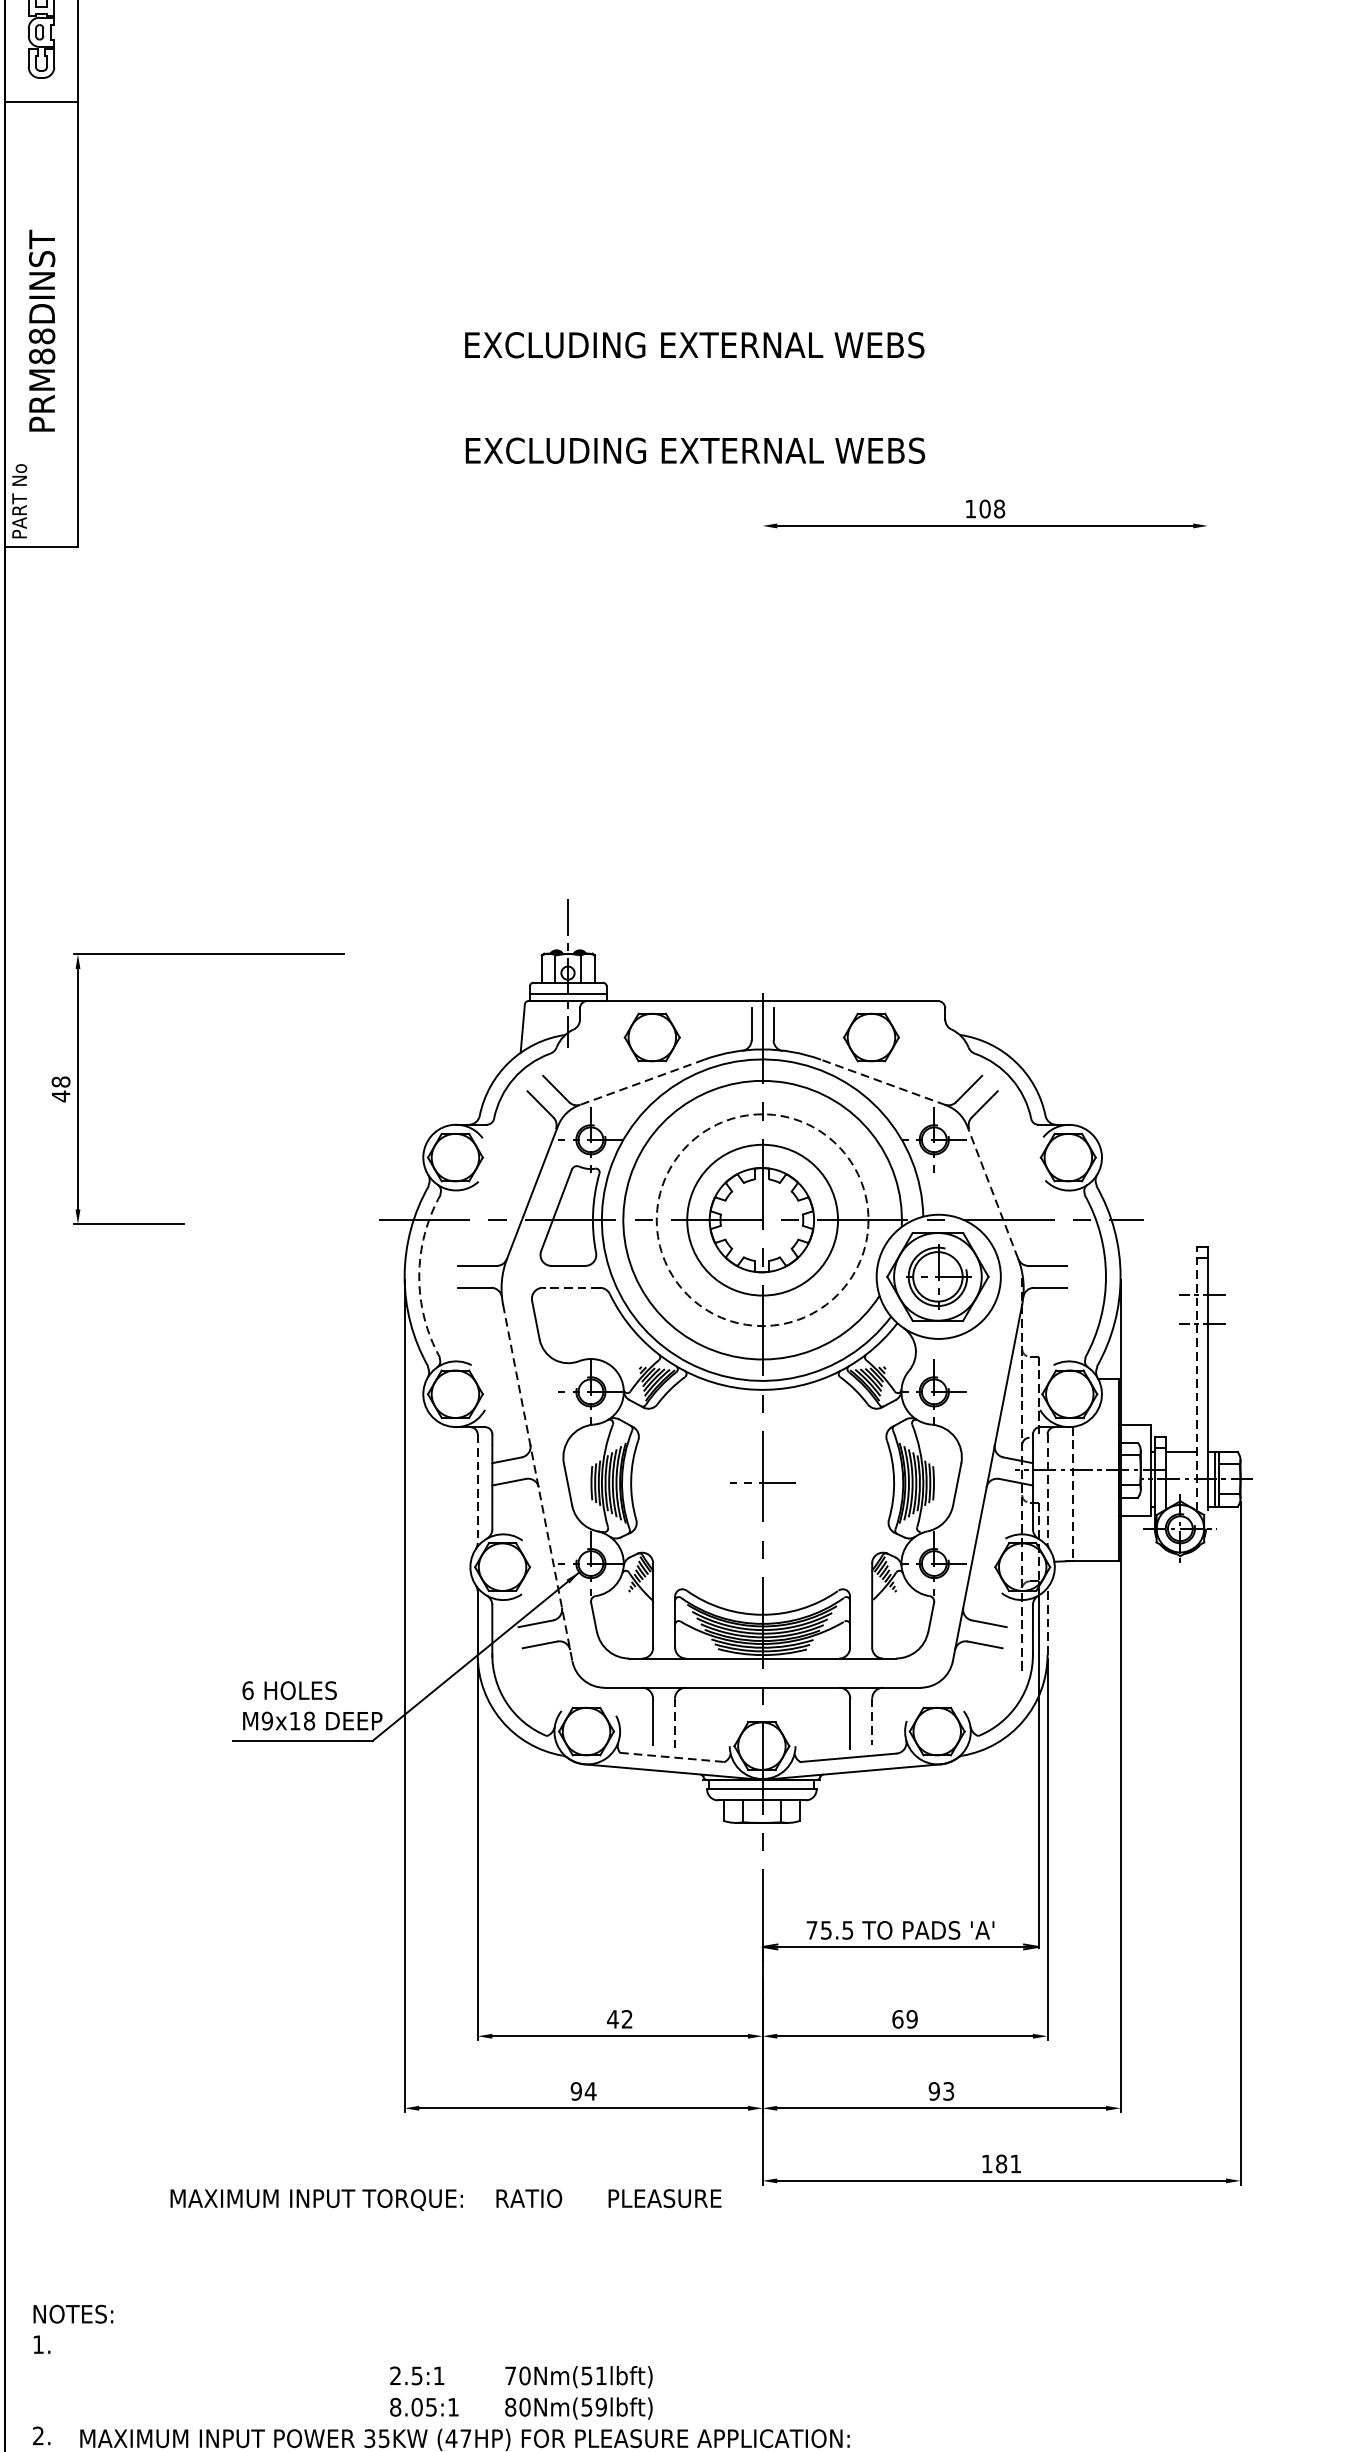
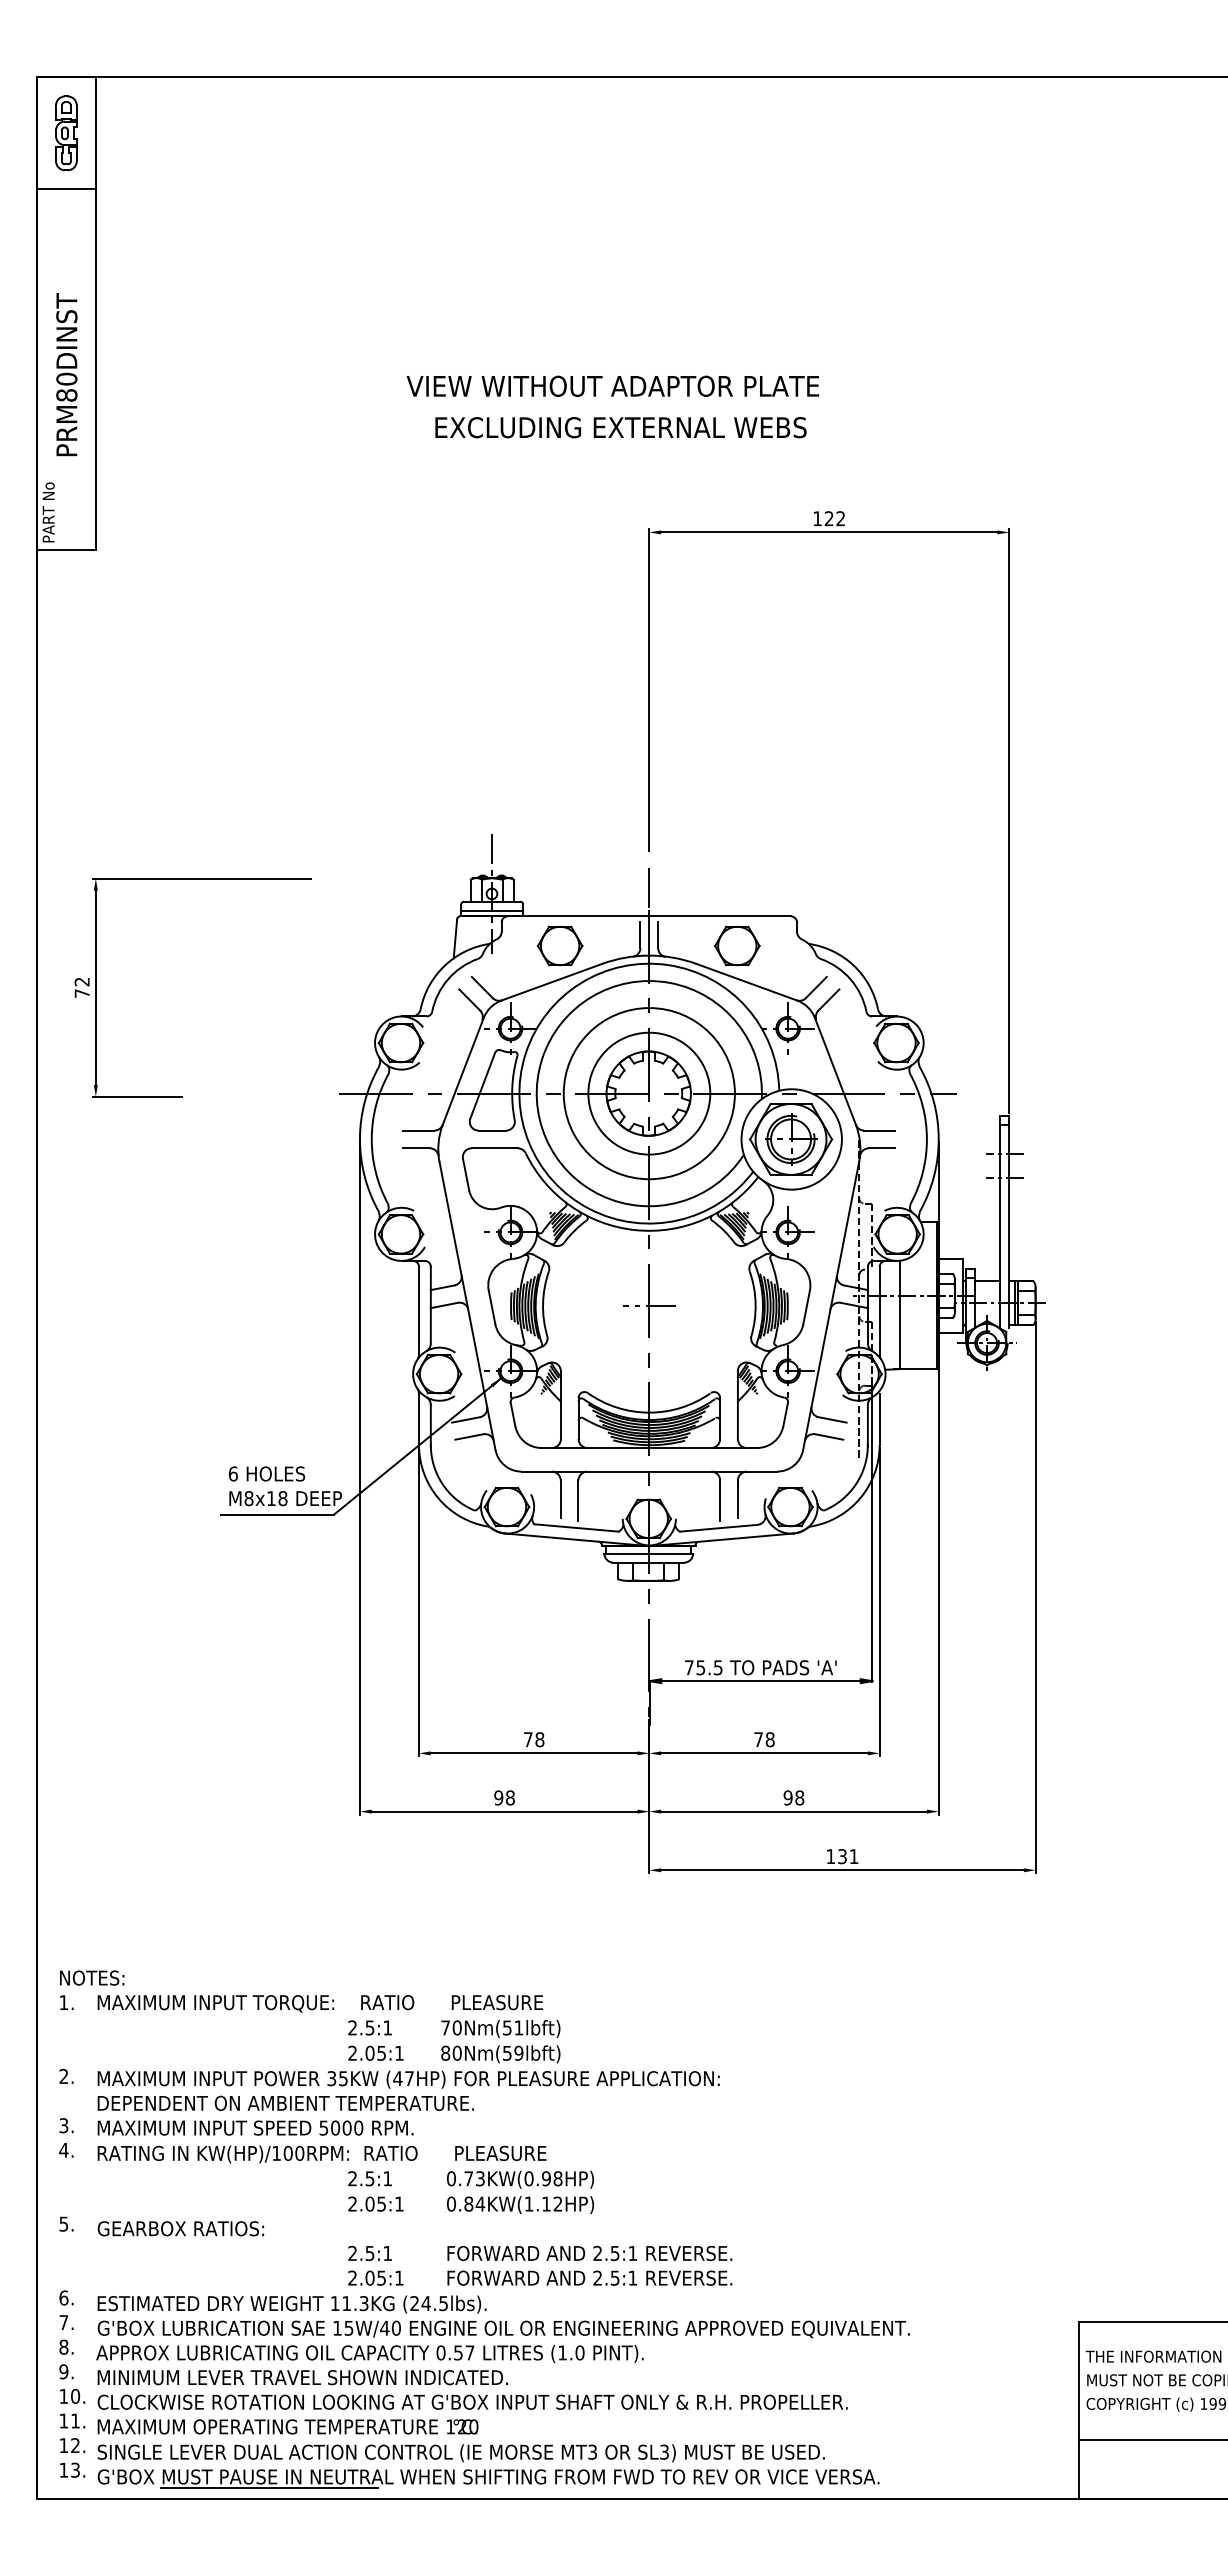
text: (41, 335) -> (66, 378), PRM88DINST -> PRM80DINST
text: (717, 344) -> (612, 385), EXCLUDING EXTERNAL WEBS -> VIEW WITHOUT ADAPTOR PLATE
text: (694, 450) -> (620, 427), moved
text: (991, 508) -> (834, 518), 108 -> 122
line: (762, 721) -> (649, 690), added
line: (1208, 882) -> (1009, 820), added
line: (762, 965) -> (649, 887), added
line: (641, 1082) -> (551, 982), dashed -> solid
line: (882, 1082) -> (746, 982), dashed -> solid
text: (60, 1088) -> (81, 987), 48 -> 72
line: (992, 1191) -> (835, 1070), dashed -> solid
circle: (761, 1220) -> (648, 1093), dashed -> solid
arc: (418, 1275) -> (371, 1138), dashed -> solid
line: (571, 1288) -> (494, 1148), dashed -> solid
line: (1197, 1378) -> (1000, 1221), dashed -> solid
line: (537, 1483) -> (467, 1306), dashed -> solid
line: (478, 1488) -> (419, 1310), dashed -> solid
line: (1047, 1488) -> (879, 1310), dashed -> solid
line: (1073, 1494) -> (900, 1315), dashed -> solid
line: (1047, 1623) -> (879, 1419), dashed -> solid
text: (266, 1720) -> (248, 1498), M9x18 -> M8x18
line: (871, 1722) -> (737, 1499), dashed -> solid
line: (674, 1724) -> (578, 1501), dashed -> solid
line: (672, 1758) -> (576, 1528), dashed -> solid
text: (619, 2019) -> (533, 1739), 42 -> 78
text: (905, 2019) -> (764, 1739), 69 -> 78
text: (590, 2090) -> (510, 1797), 94 -> 98
text: (948, 2090) -> (799, 1797), 93 -> 98
text: (1001, 2163) -> (842, 1856), 181 -> 131
text: (444, 2199) -> (319, 2003), moved
text: (395, 2406) -> (352, 2052), 8.05:1 -> 2.05:1

